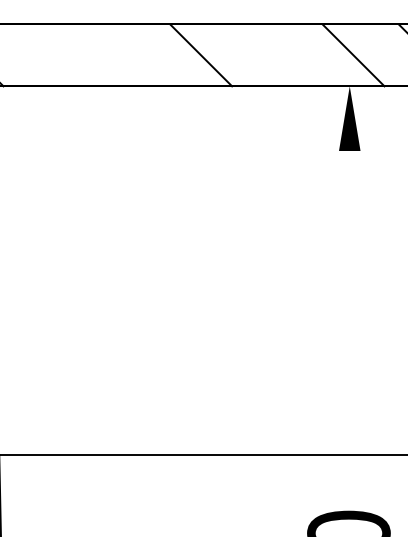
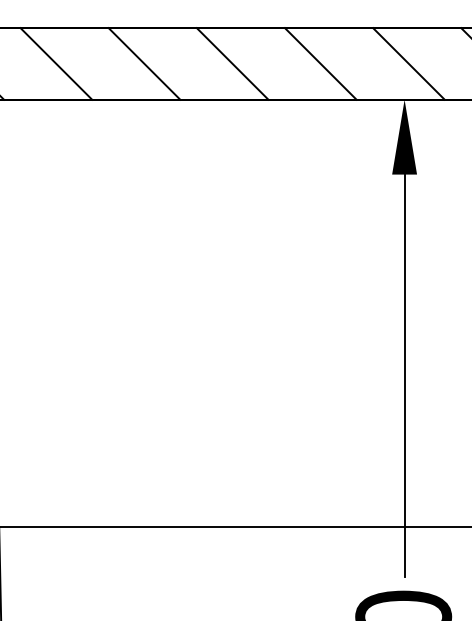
line: (48, 55) -> (56, 64), added
line: (124, 55) -> (144, 64), added
line: (277, 55) -> (321, 64), added
line: (349, 325) -> (404, 376), added

